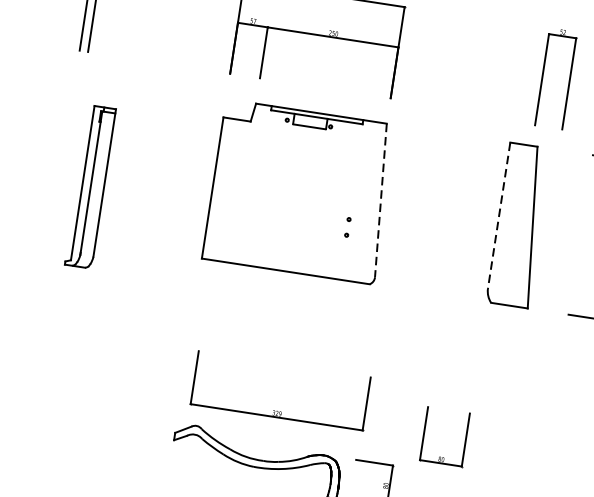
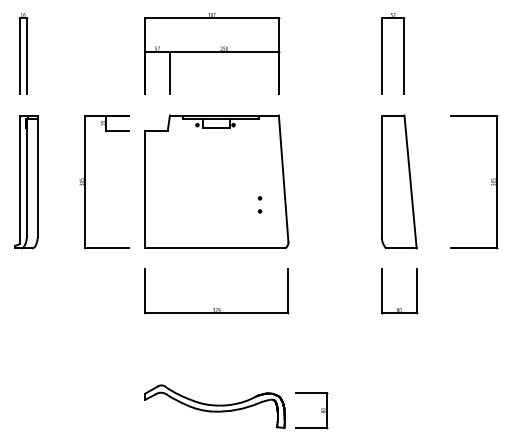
part: (568, 80) -> (403, 53), moved
part: (142, 168) -> (85, 182), added
part: (90, 187) -> (26, 182), moved
line: (380, 201) -> (283, 179), dashed -> solid
line: (498, 215) -> (381, 176), dashed -> solid
part: (277, 411) -> (216, 308), moved
part: (424, 433) -> (382, 291), moved

